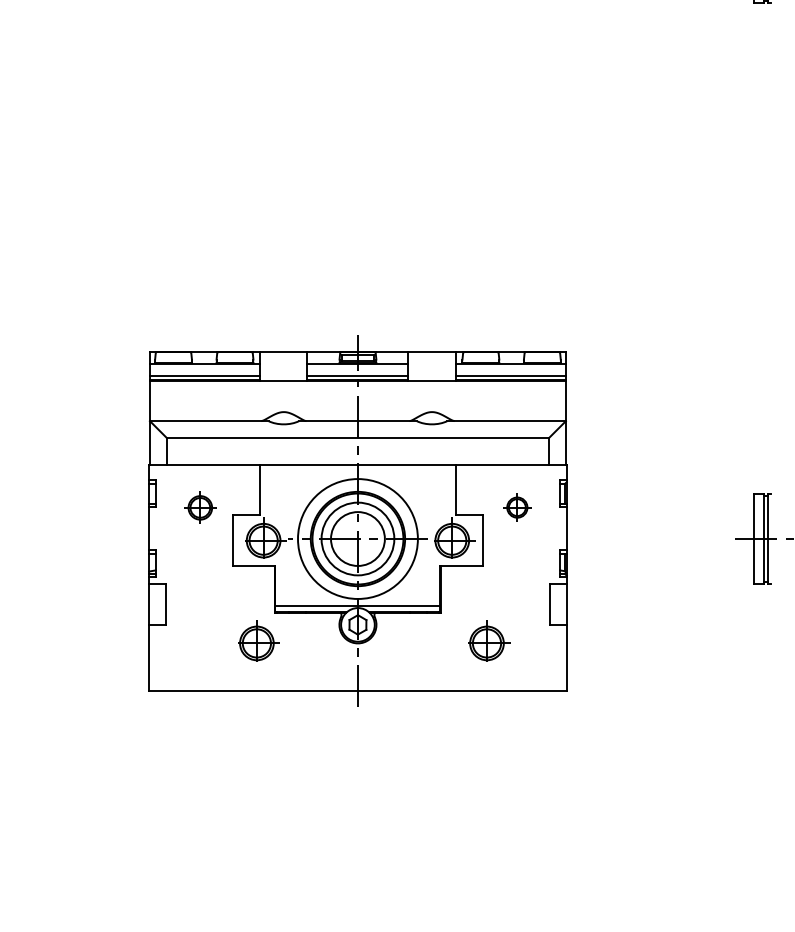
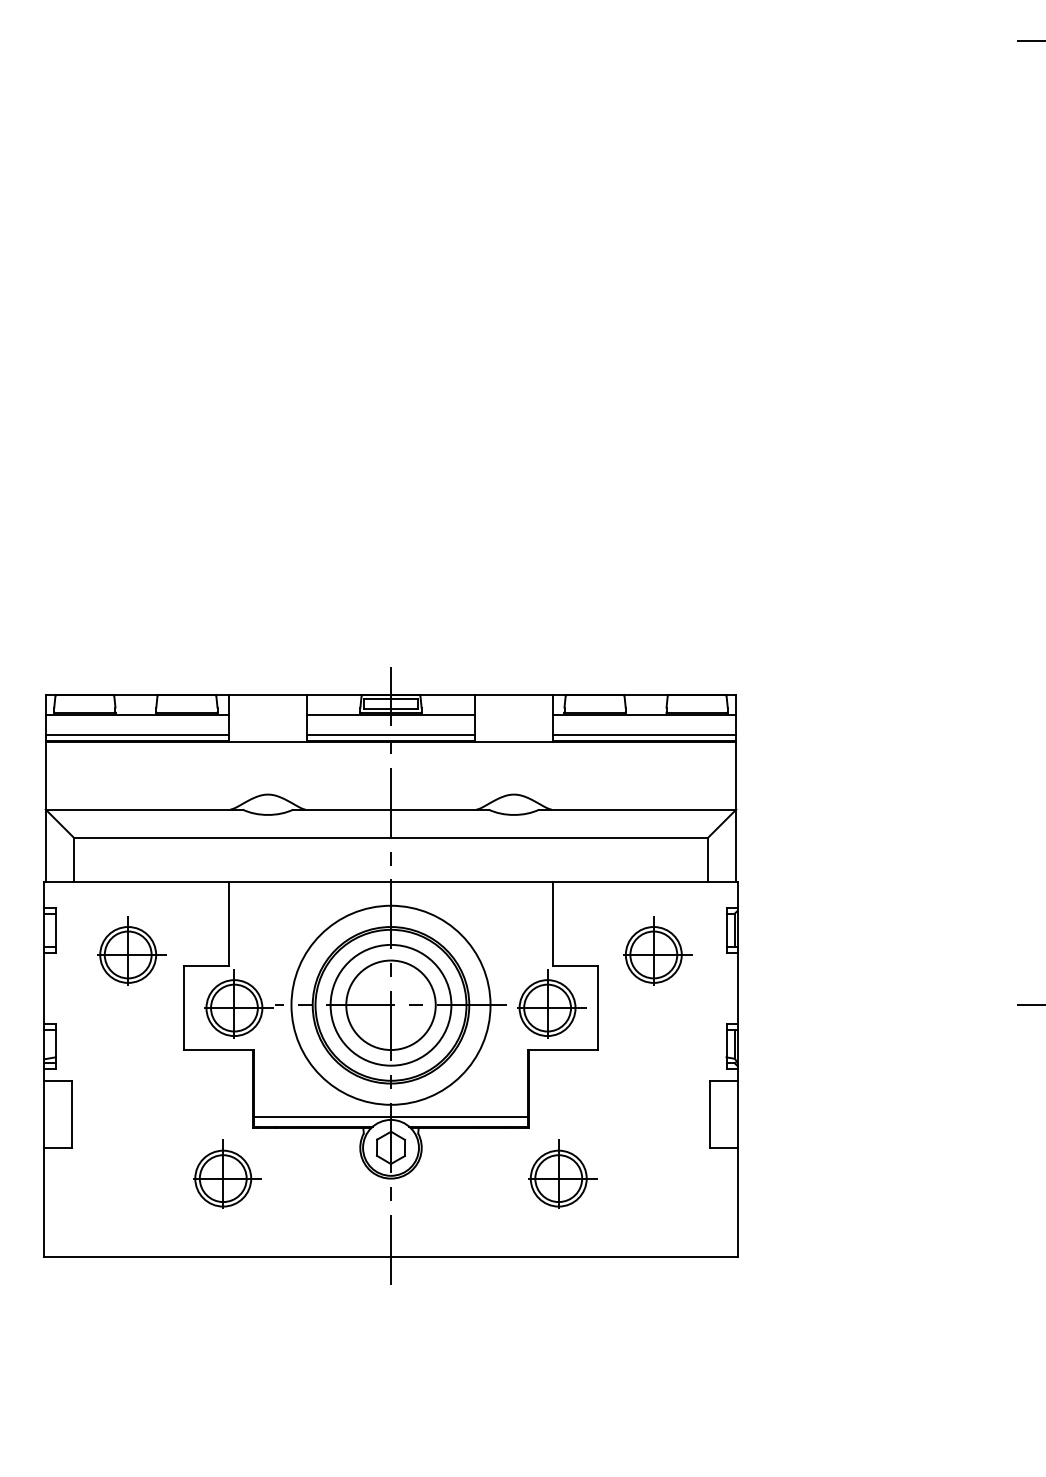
part: (201, 505) -> (131, 949), size x1.43
part: (518, 505) -> (657, 949), size x1.67
part: (489, 640) -> (562, 1173), moved

